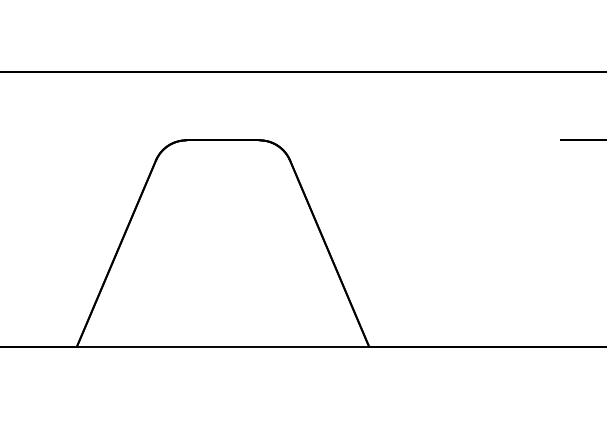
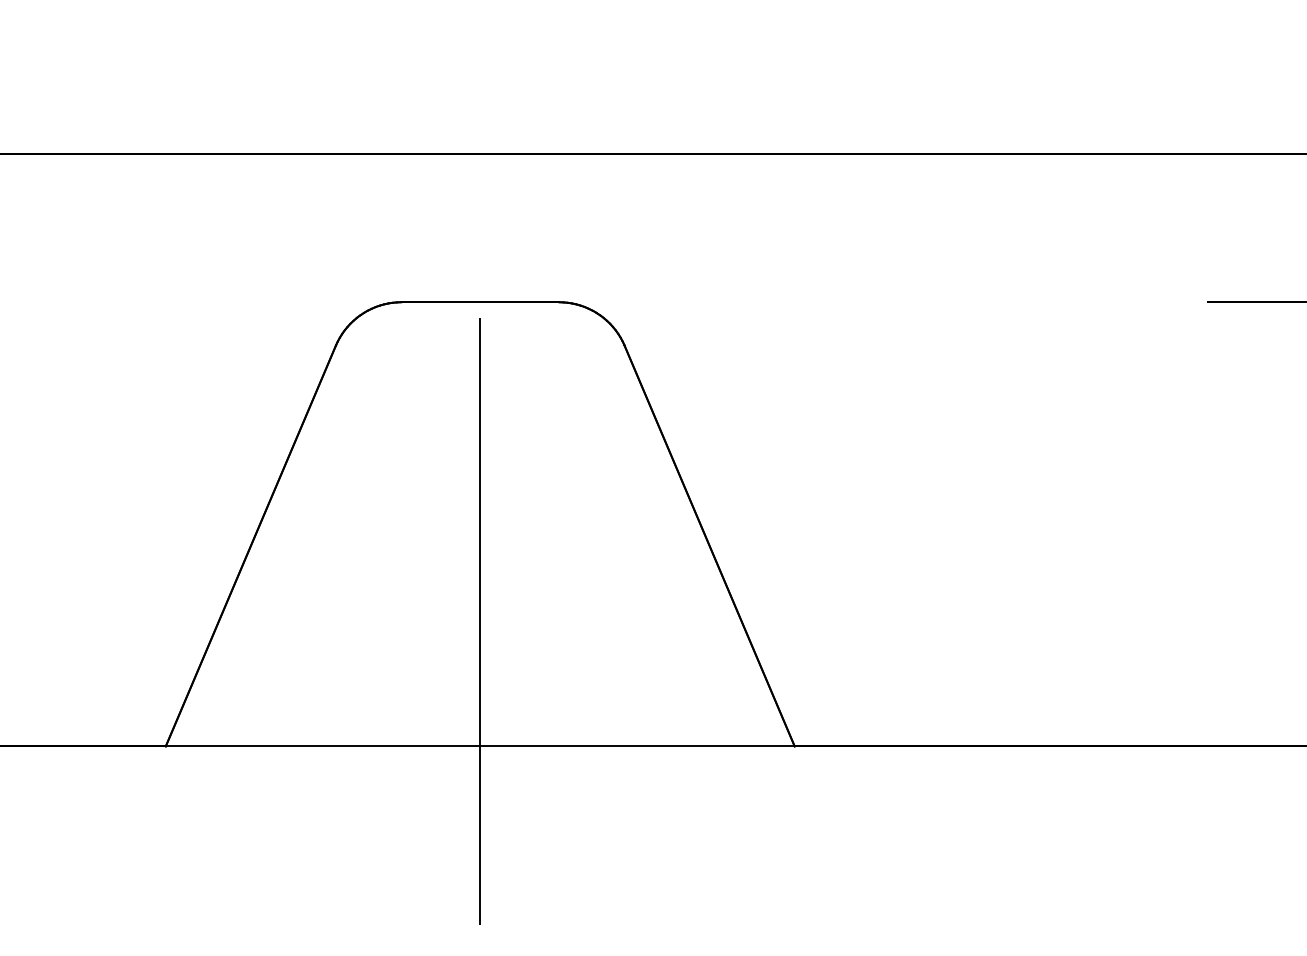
line: (223, 288) -> (481, 621), added

